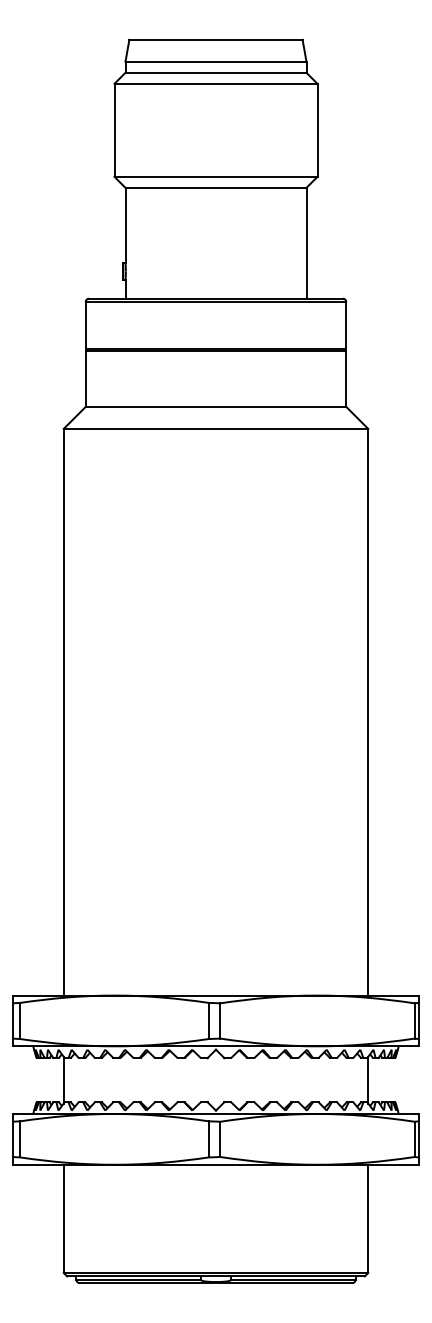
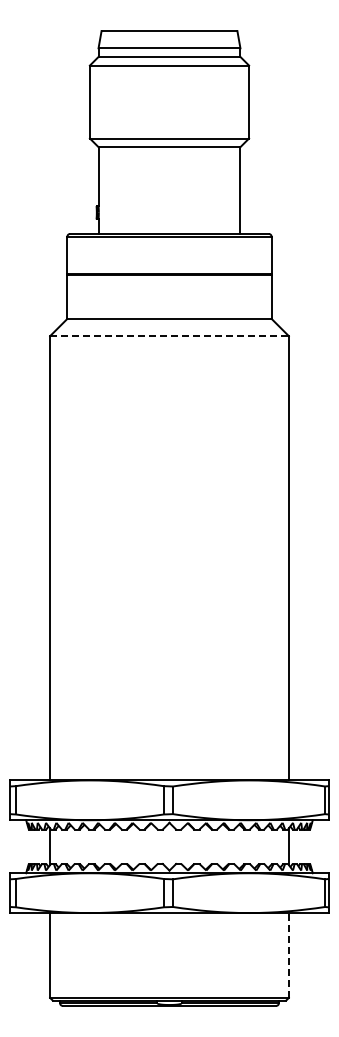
line: (217, 429) -> (170, 336), solid -> dashed
line: (367, 1217) -> (288, 954), solid -> dashed

